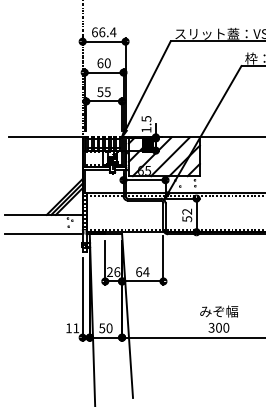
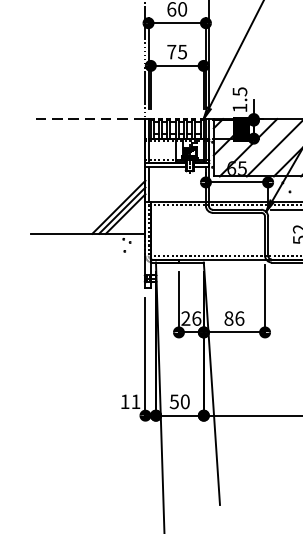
text: (100, 92) -> (171, 52), 55 -> 75
line: (45, 137) -> (90, 119), solid -> dashed
line: (43, 234) -> (87, 262), removed
text: (142, 272) -> (234, 319), 64 -> 86

